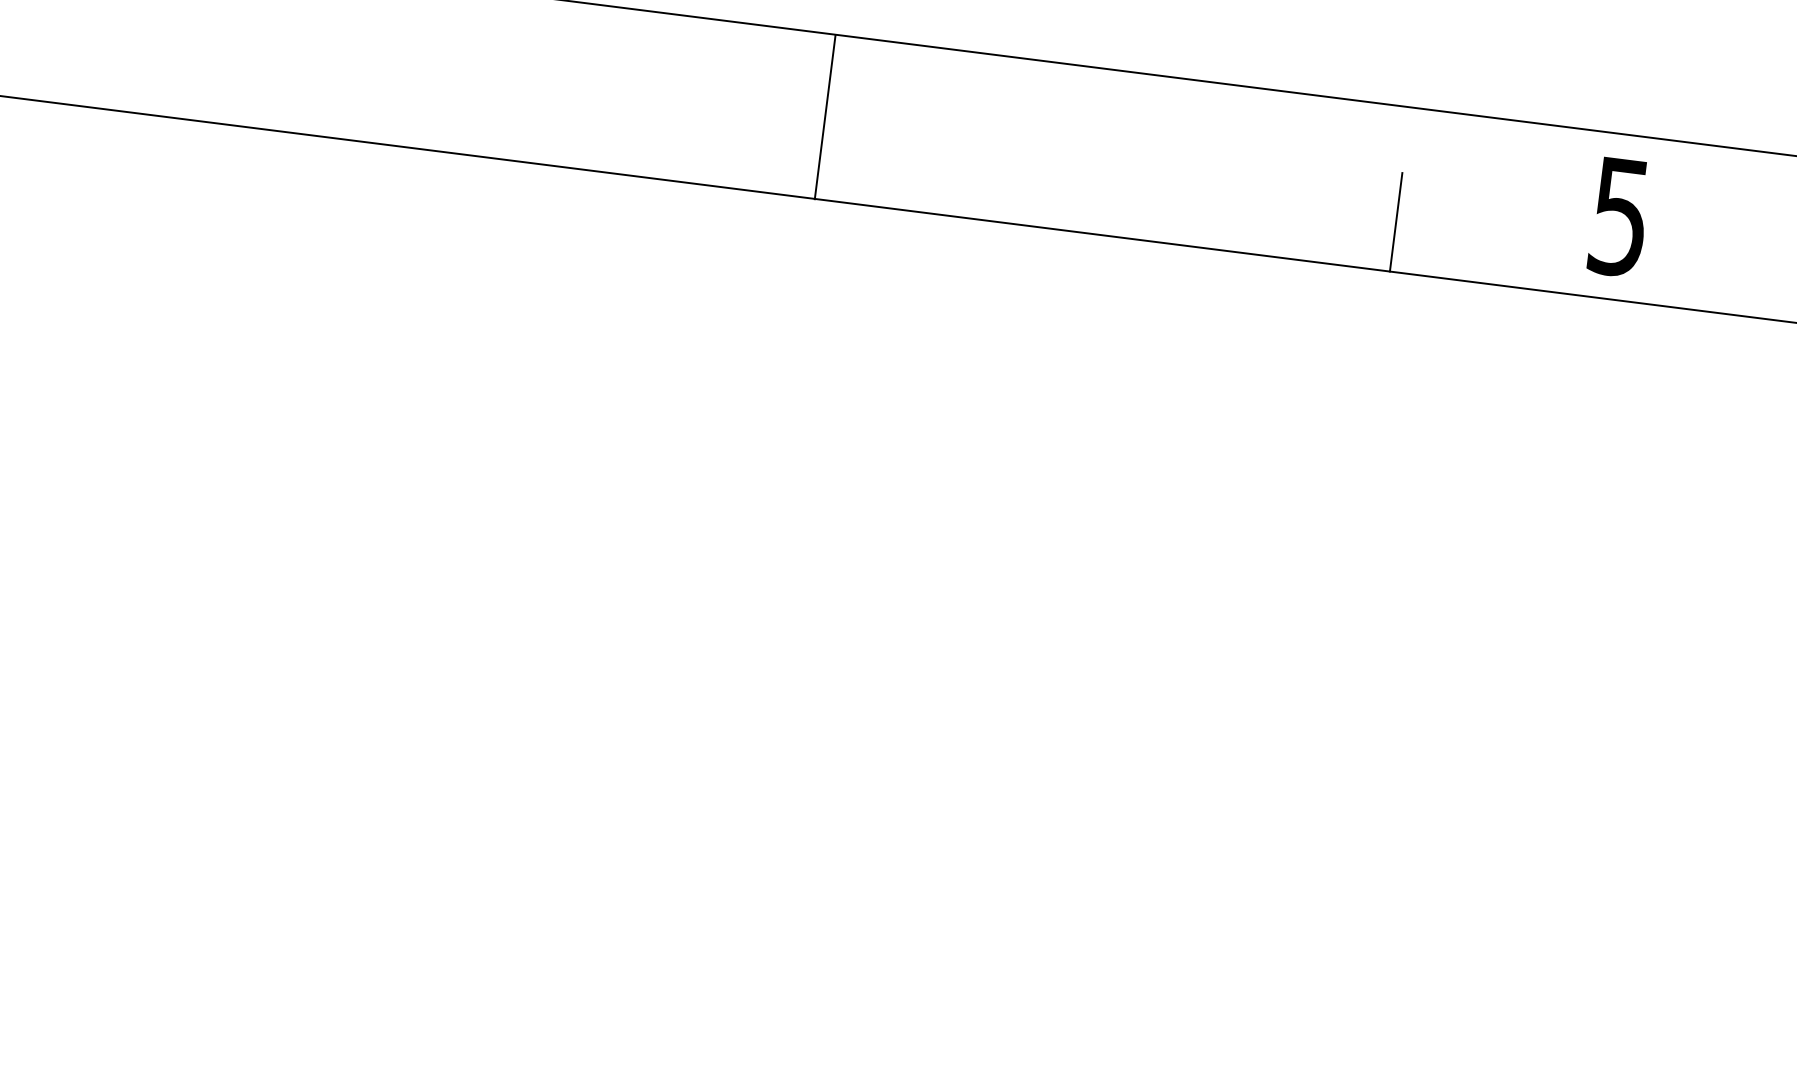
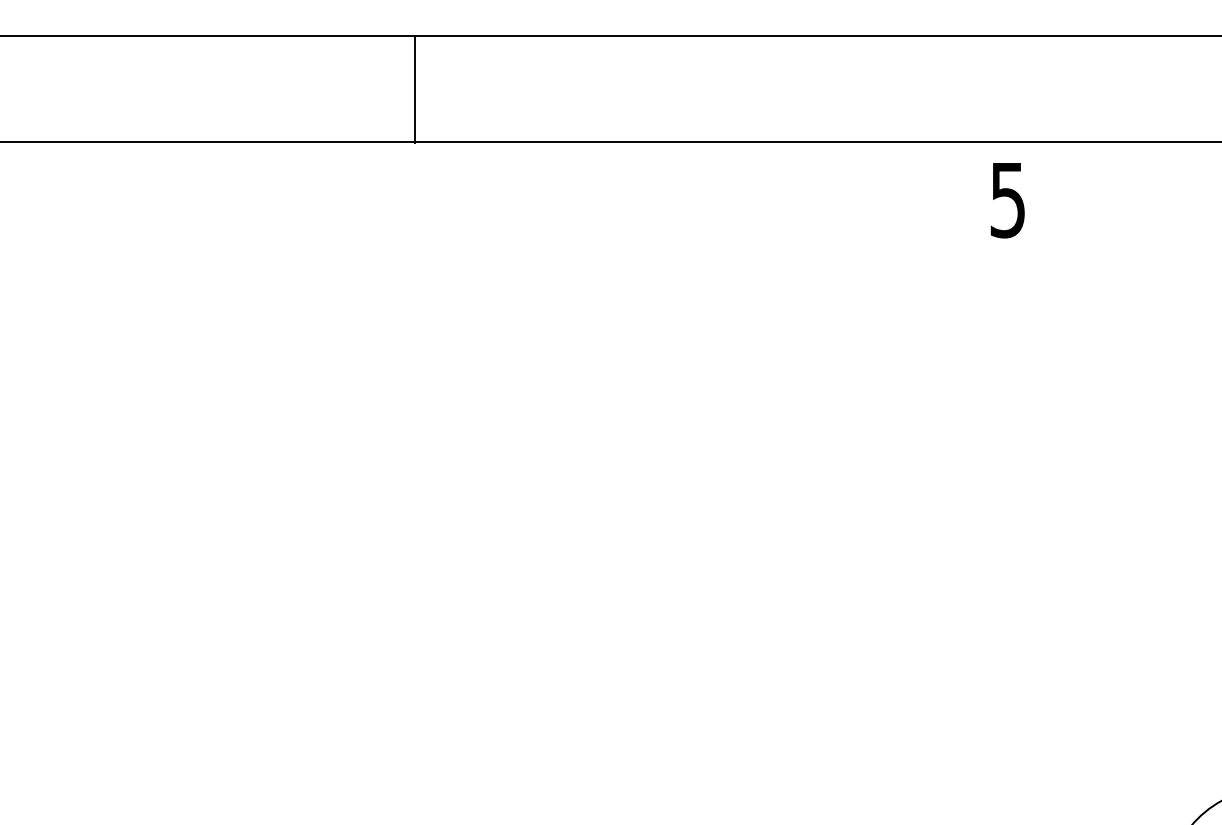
line: (825, 117) -> (415, 89), moved
text: (1619, 217) -> (1007, 200), moved
line: (1396, 222) -> (819, 110), removed

